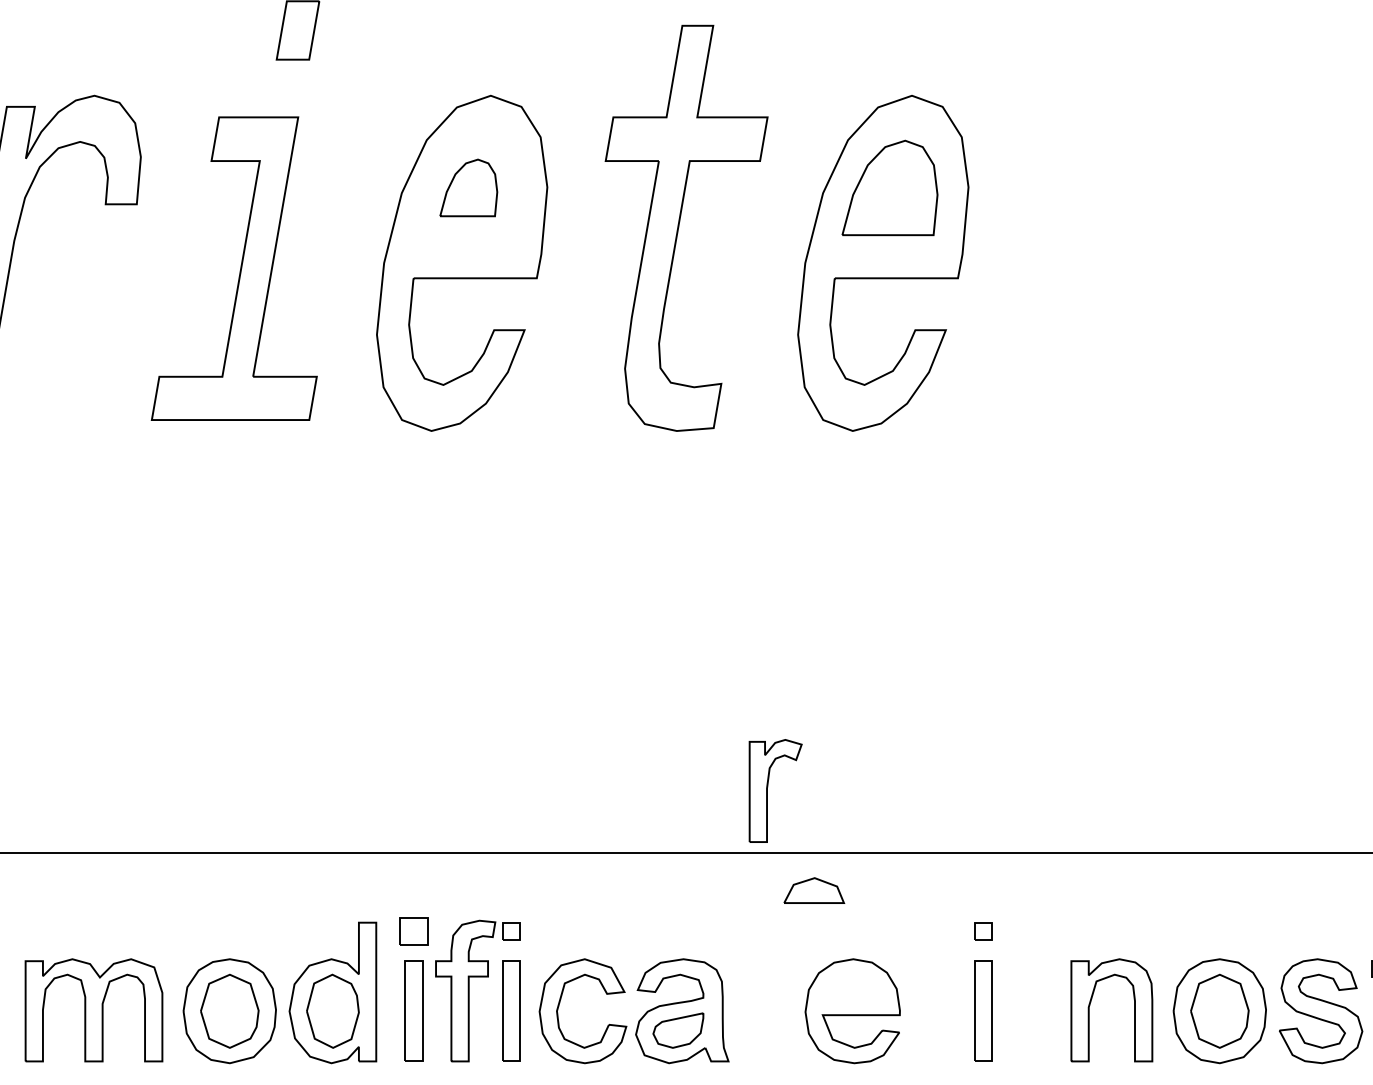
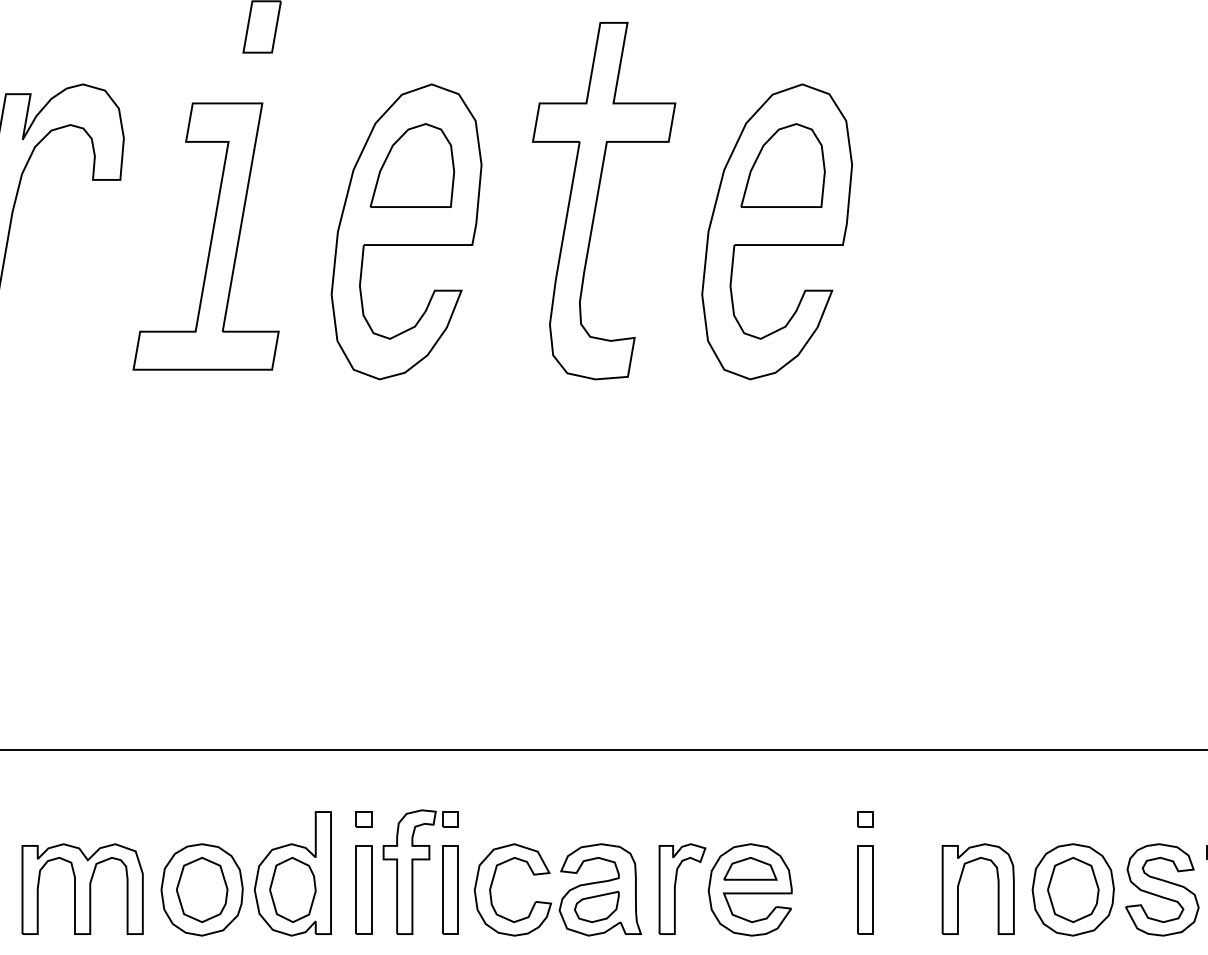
part: (468, 187) -> (412, 165), size x1.67
part: (767, 790) -> (675, 888), moved
part: (814, 890) -> (750, 868), moved
part: (413, 931) -> (363, 819), size x0.62

